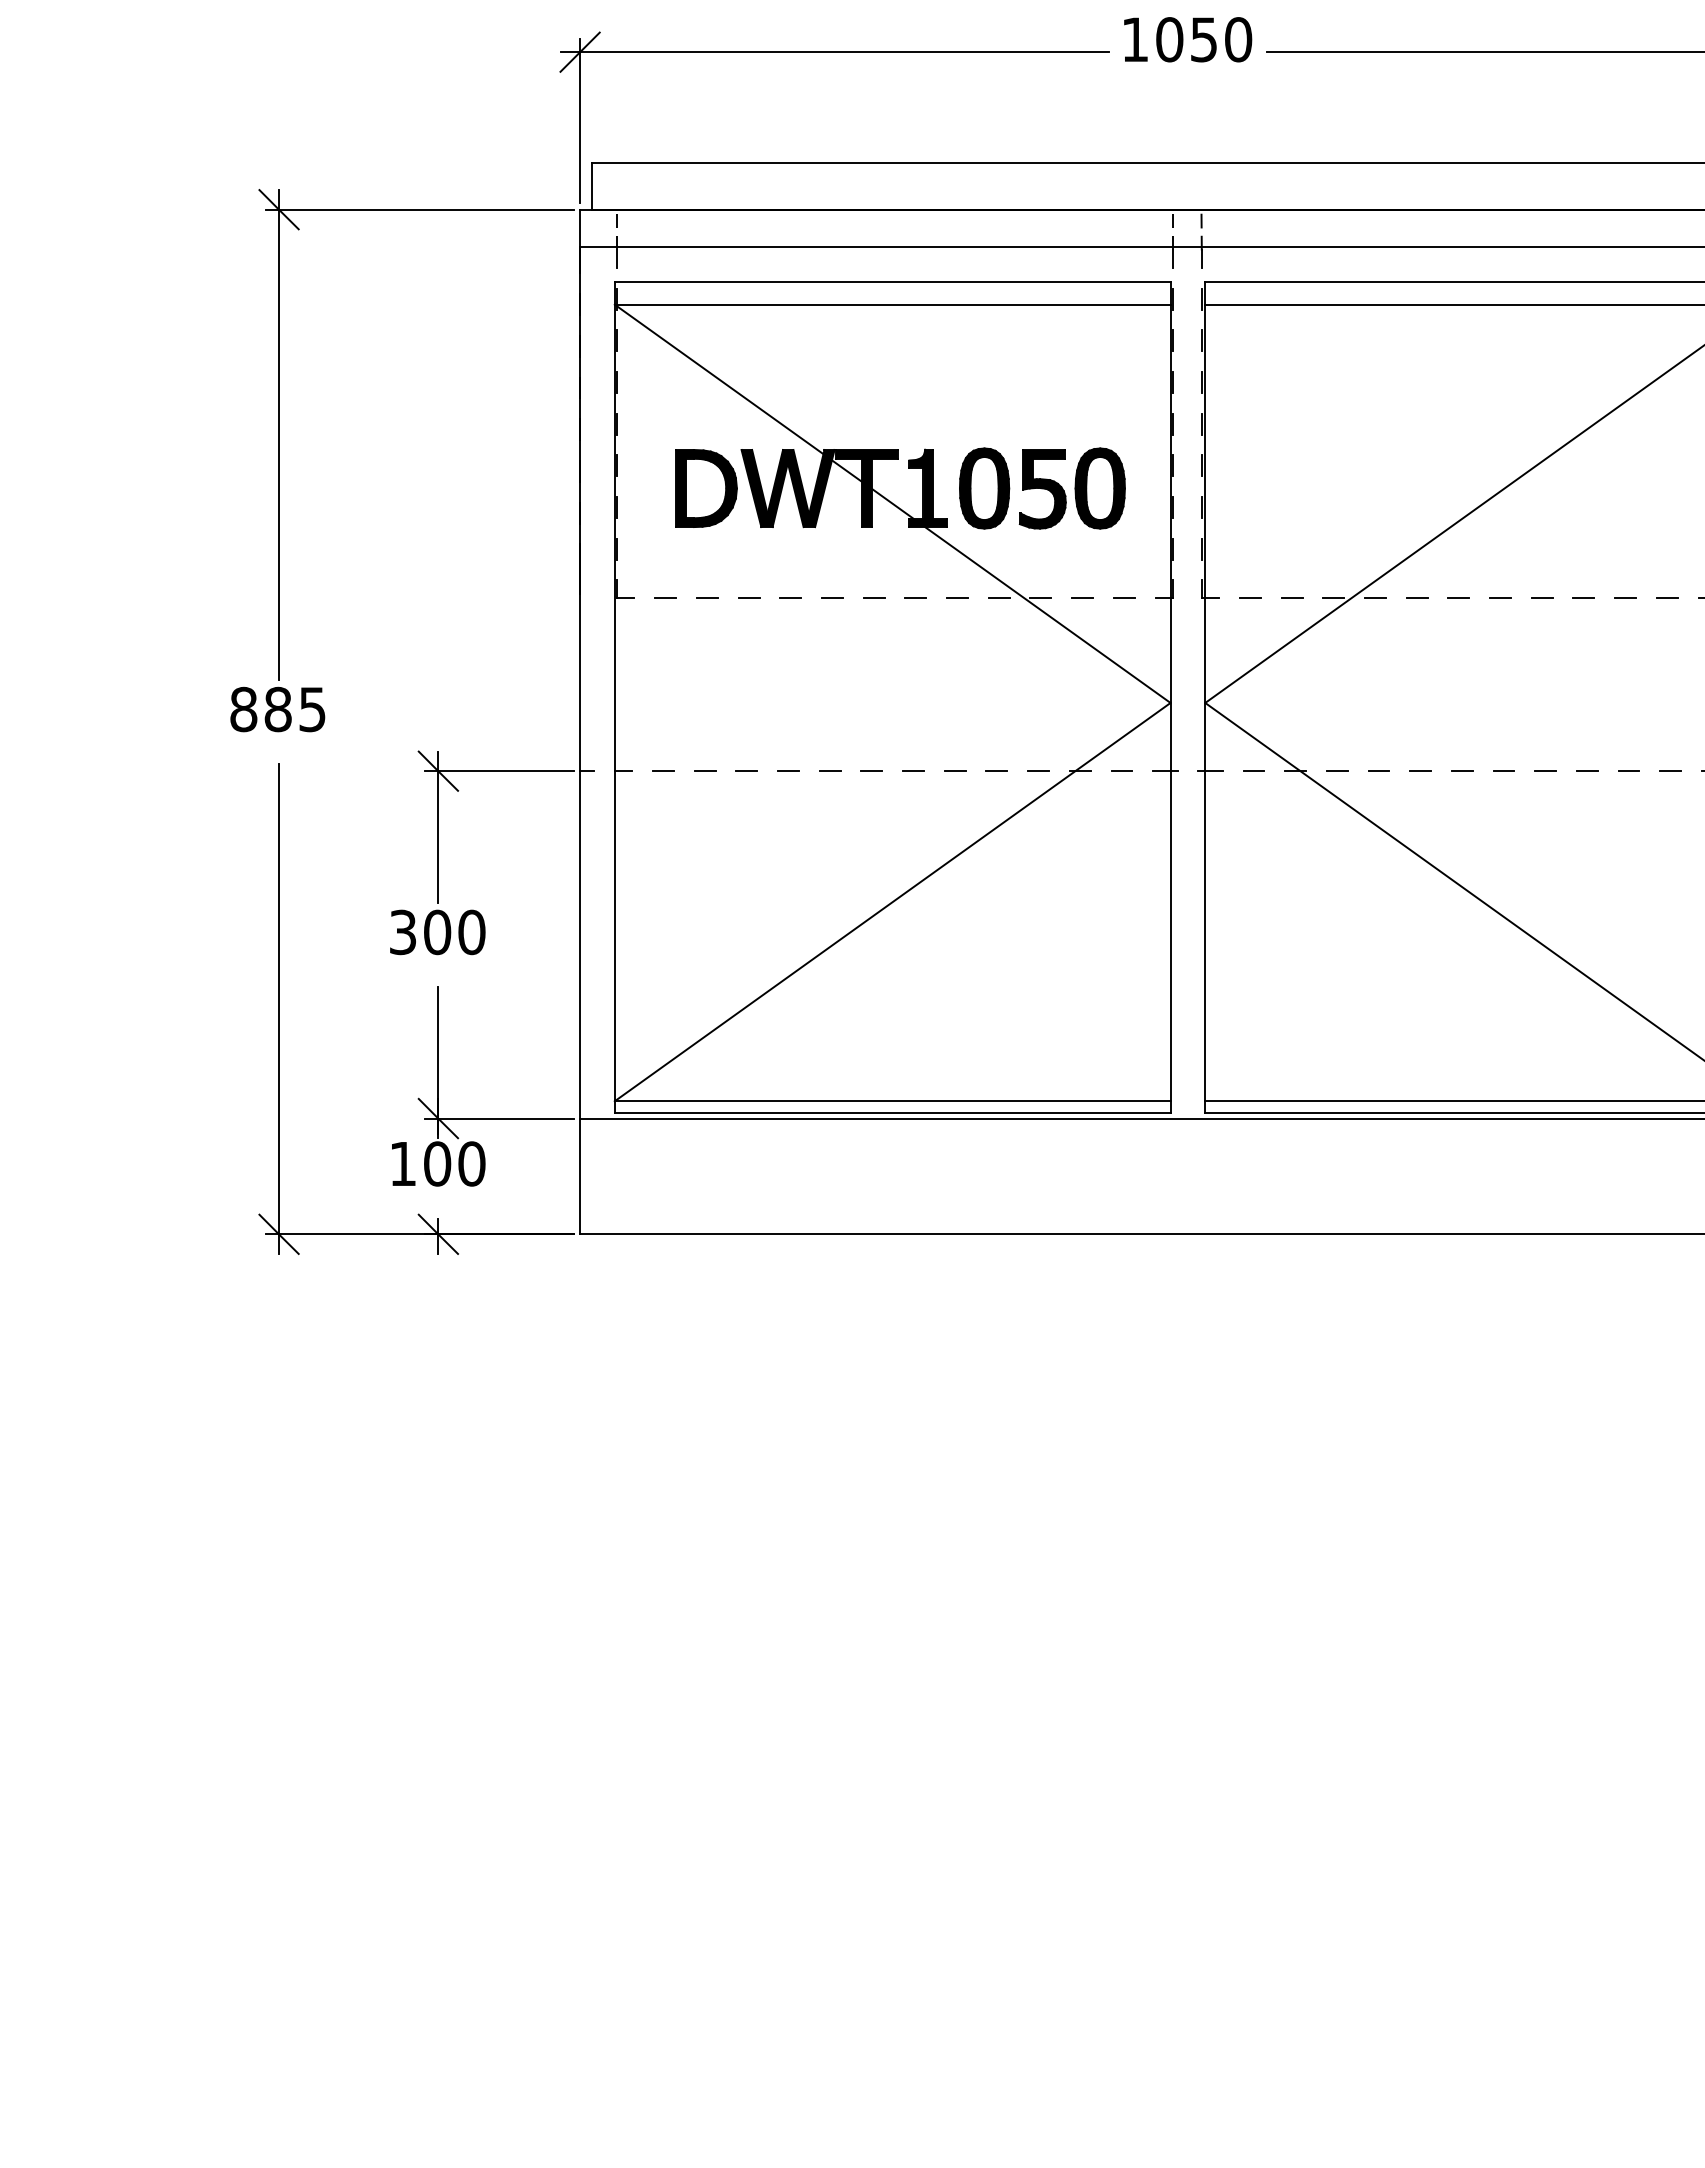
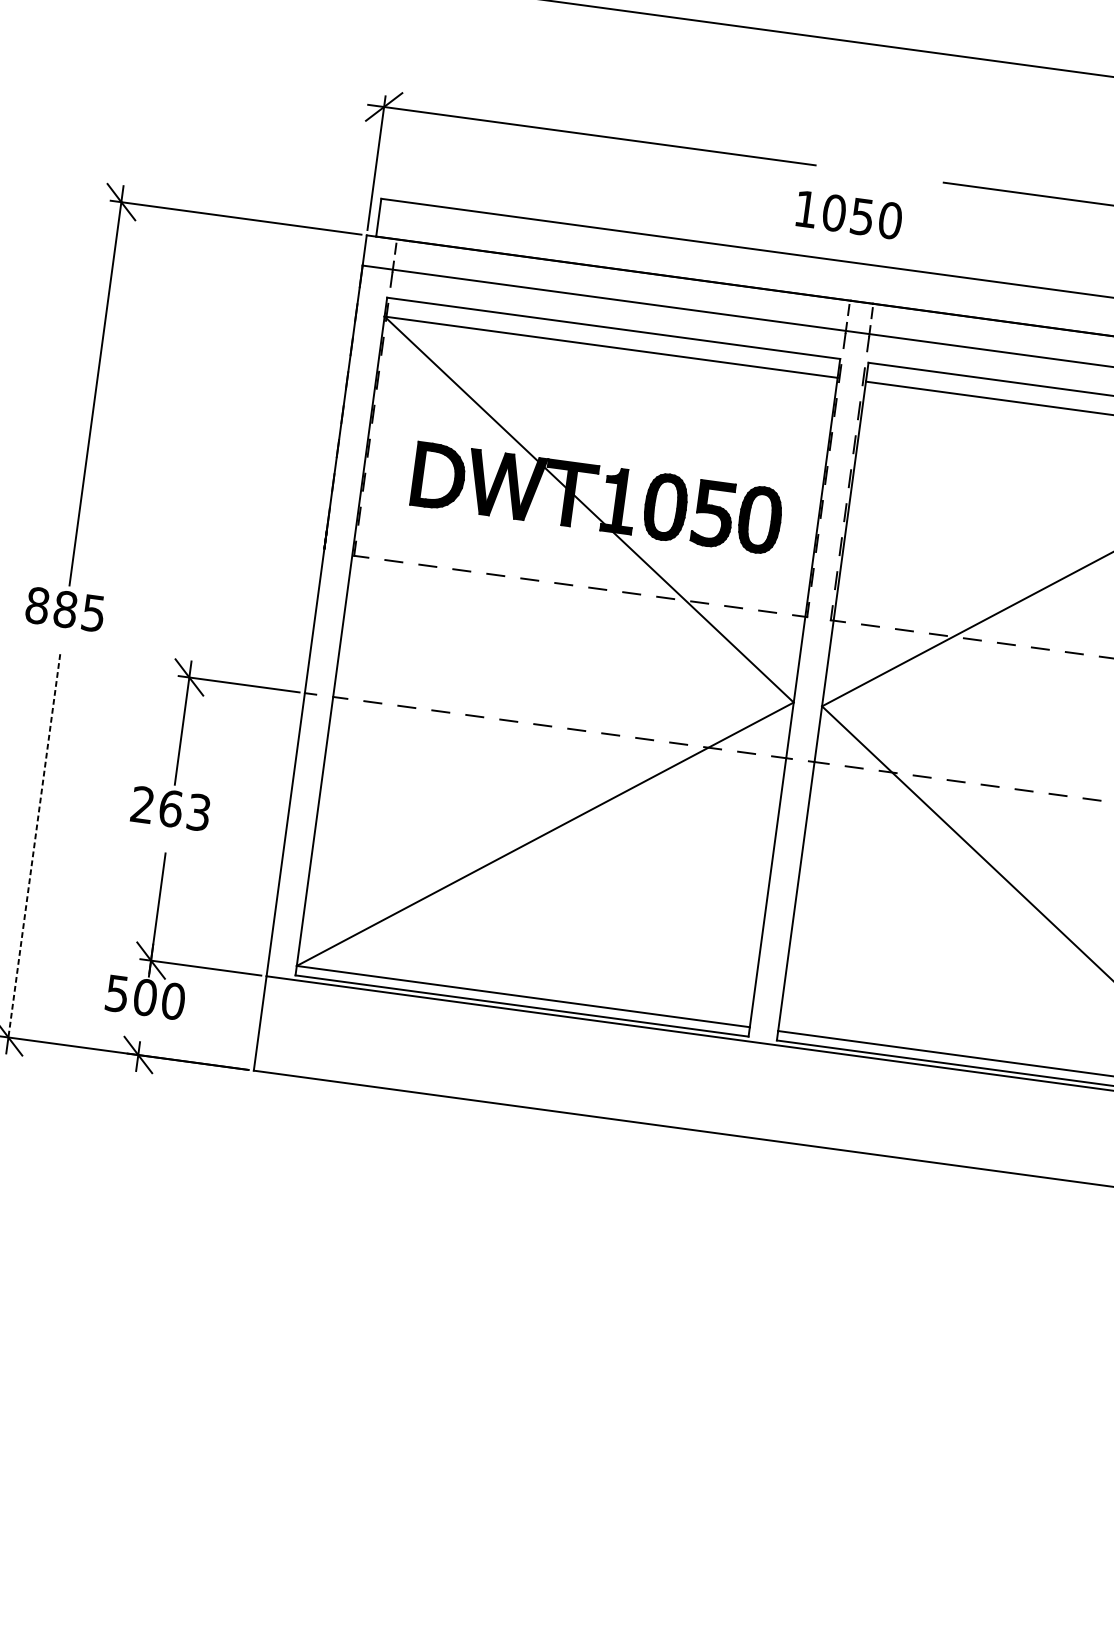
text: (1188, 39) -> (849, 214), moved
text: (437, 932) -> (170, 808), 300 -> 263
line: (279, 999) -> (34, 846), solid -> dashed
text: (402, 1164) -> (116, 994), 100 -> 500

